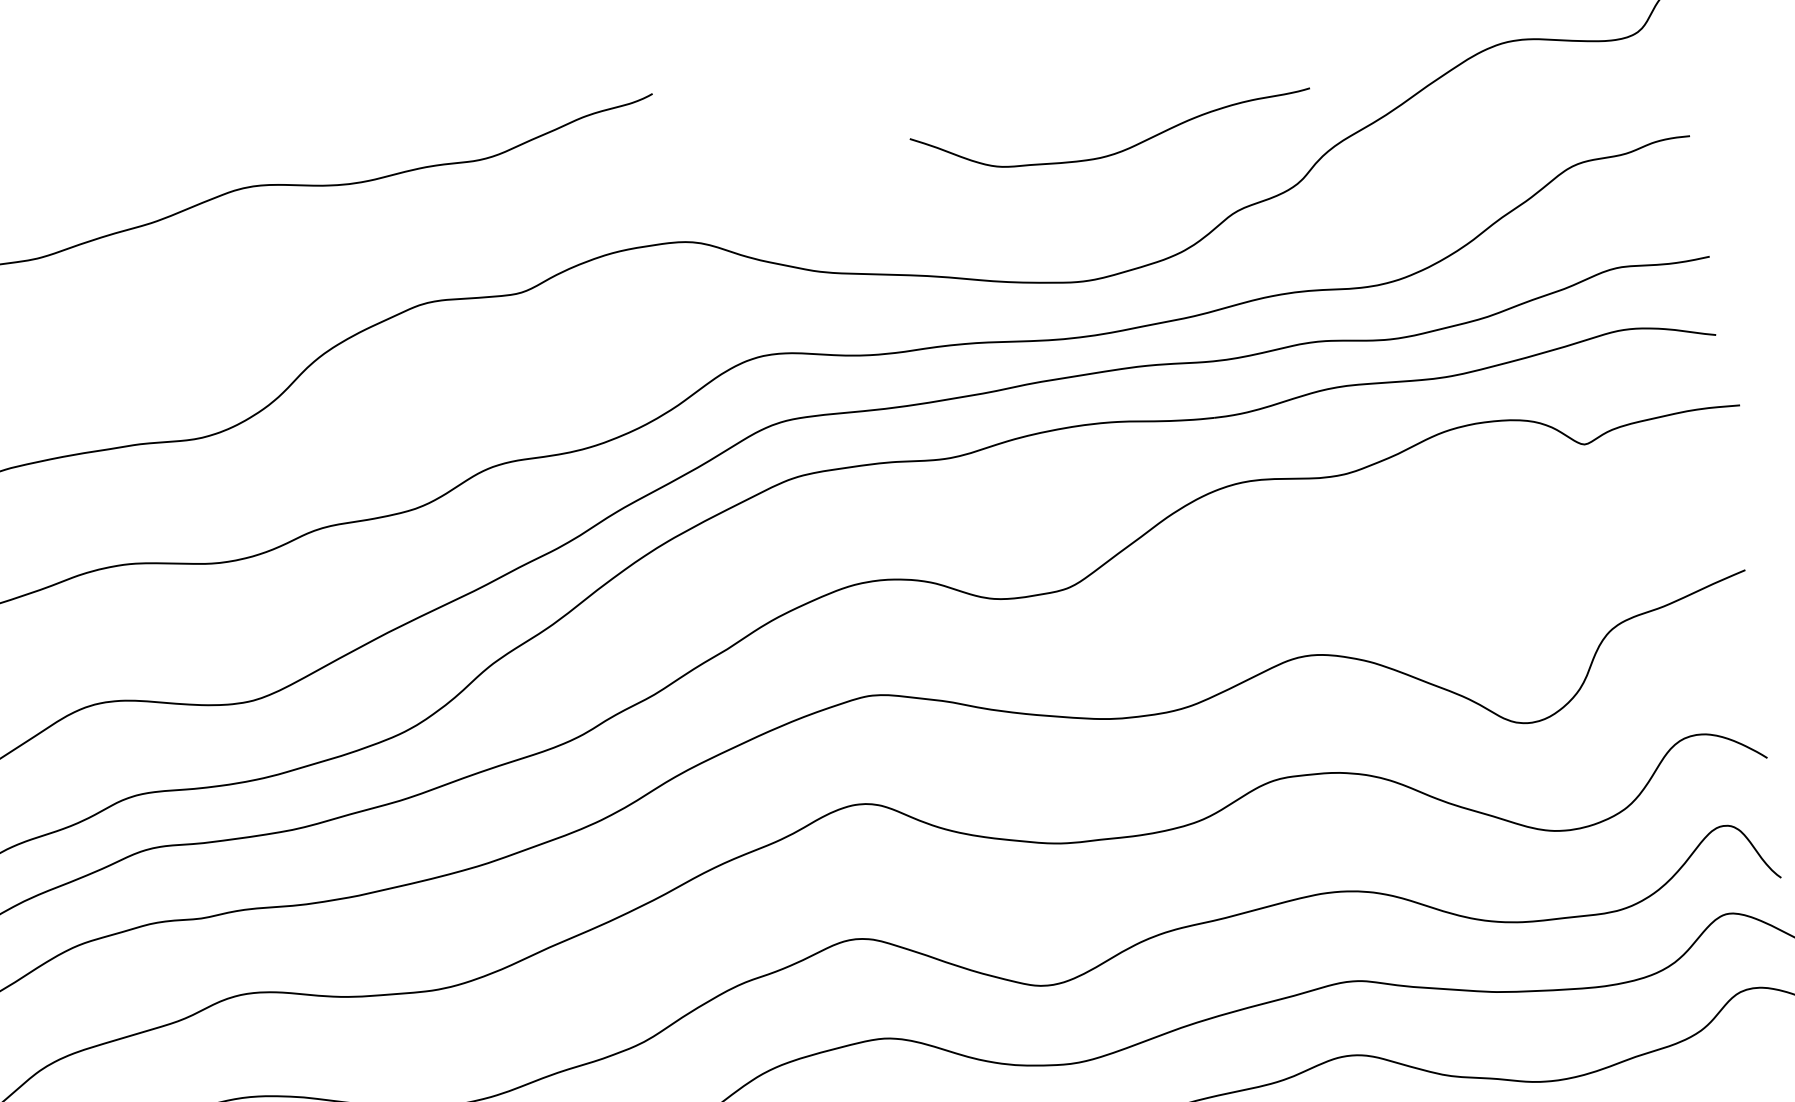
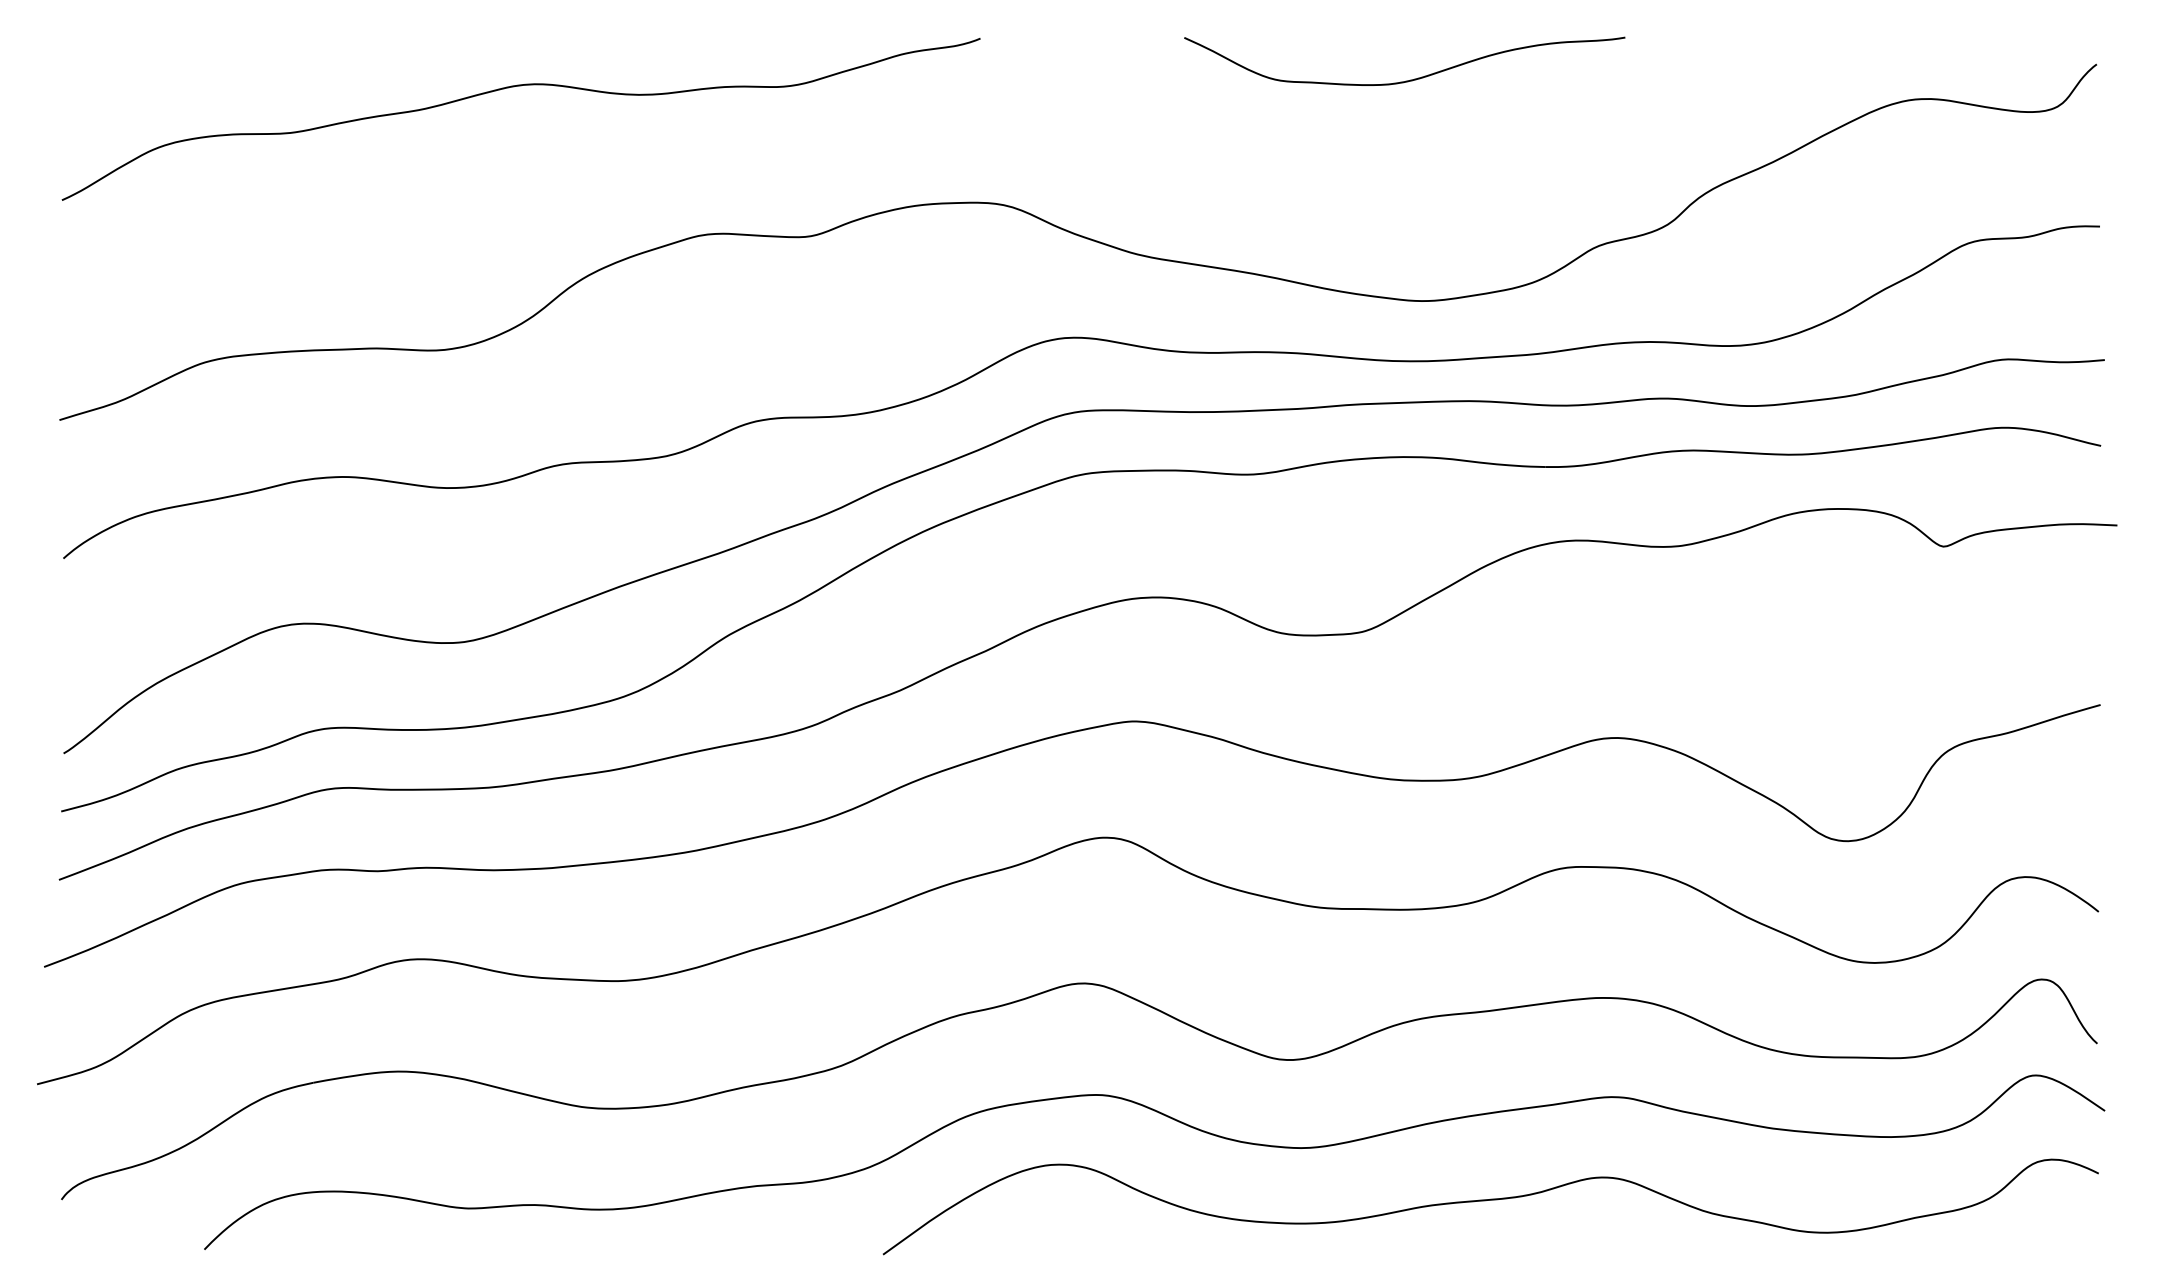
curve: (1119, 150) -> (1410, 79), moved

